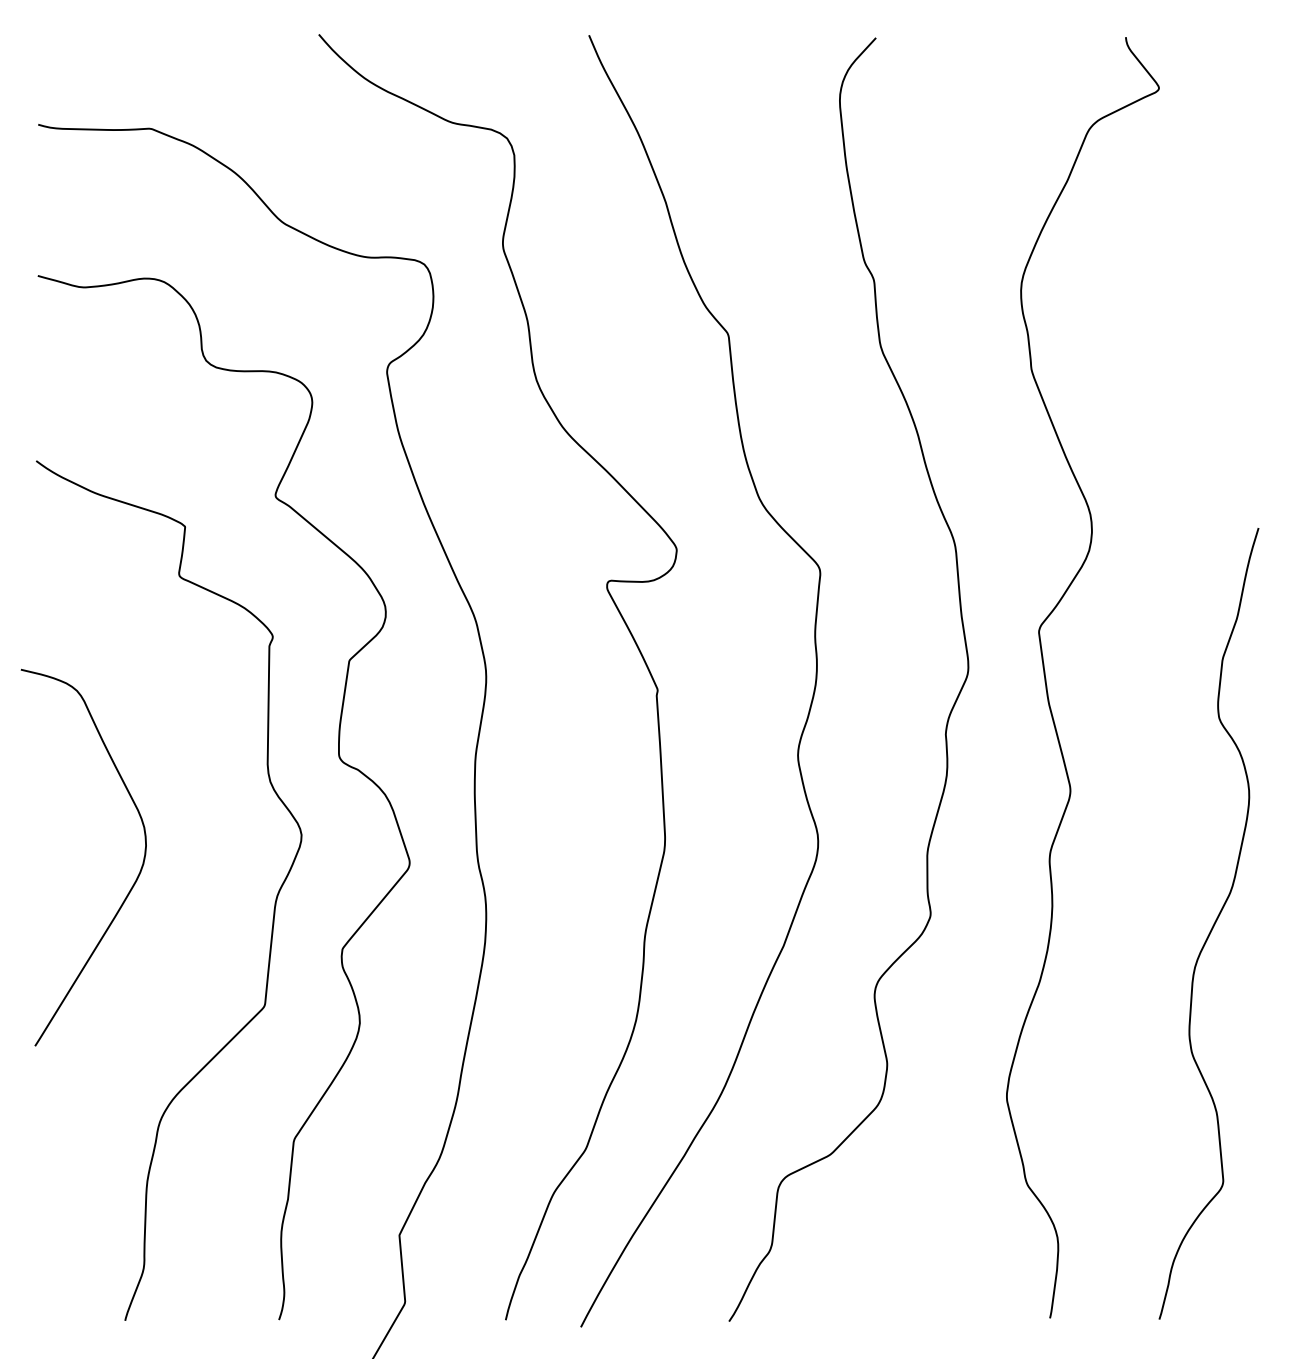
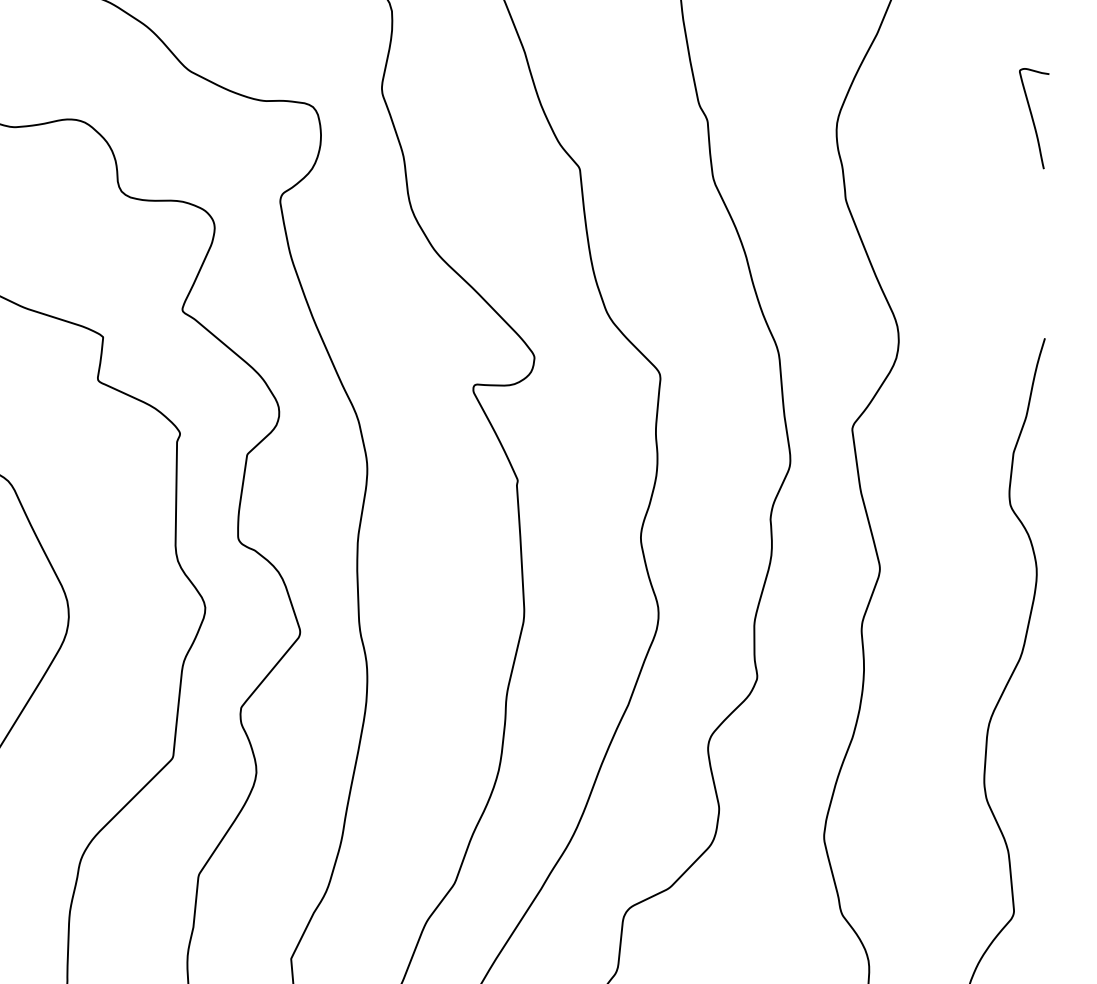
curve: (1245, 277) -> (1033, 118), added

